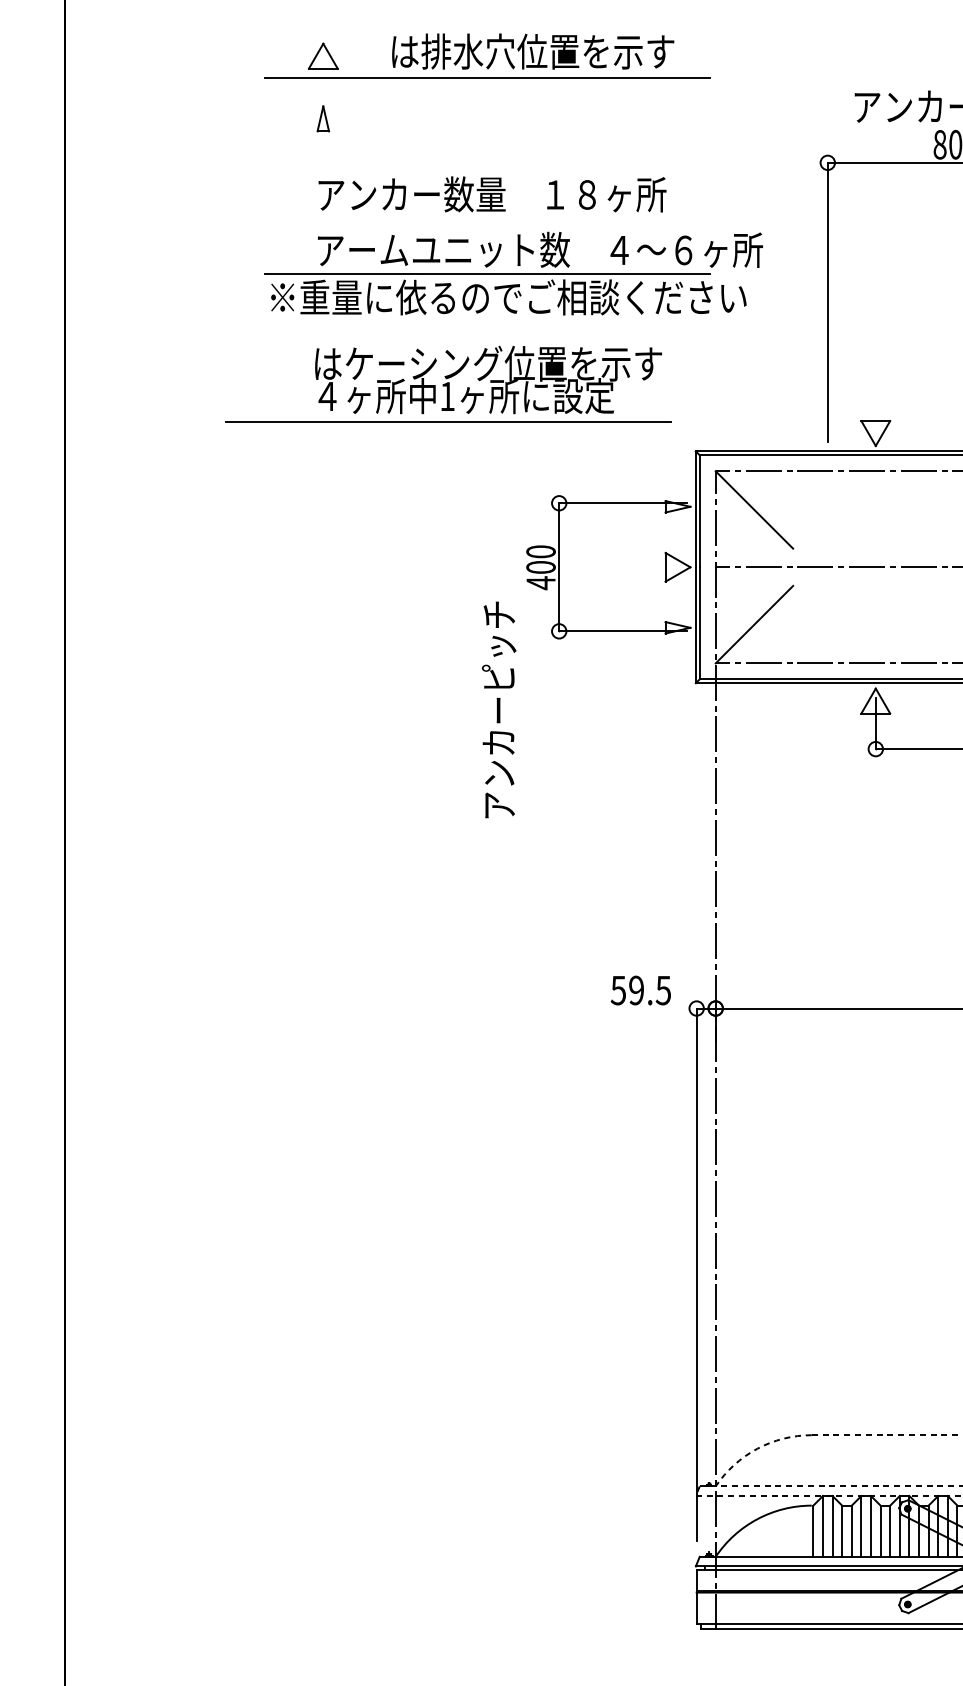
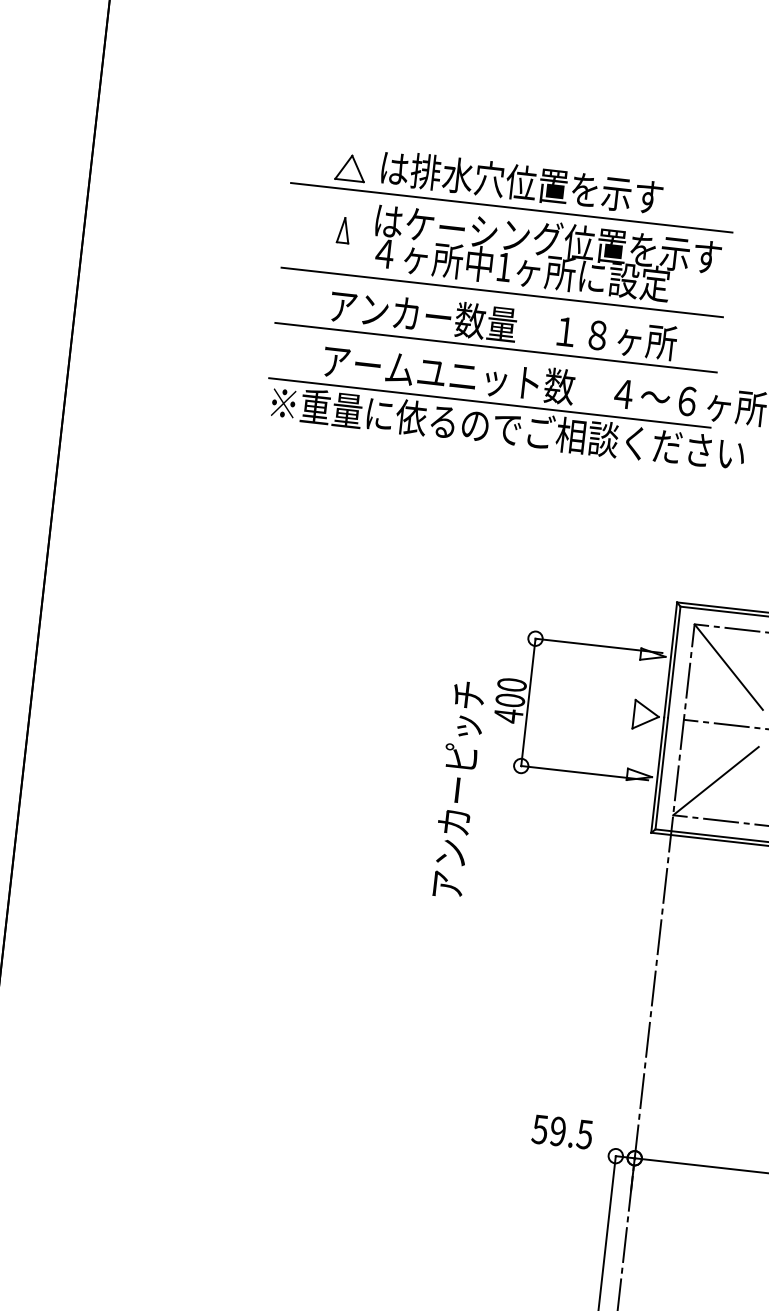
text: (533, 51) -> (522, 182), moved
line: (487, 218) -> (496, 347), added
part: (448, 383) -> (506, 254), moved
text: (499, 709) -> (458, 789), moved

